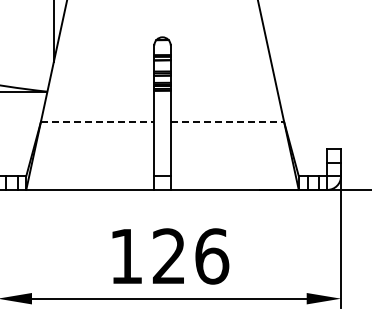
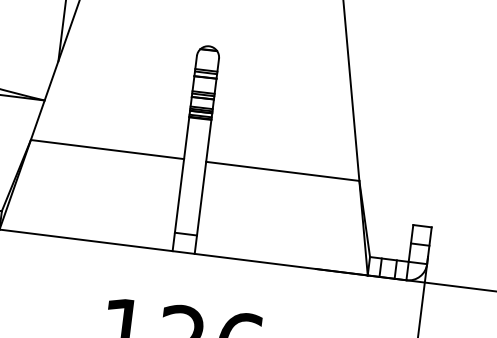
line: (97, 121) -> (107, 149), dashed -> solid
line: (227, 121) -> (282, 171), dashed -> solid

